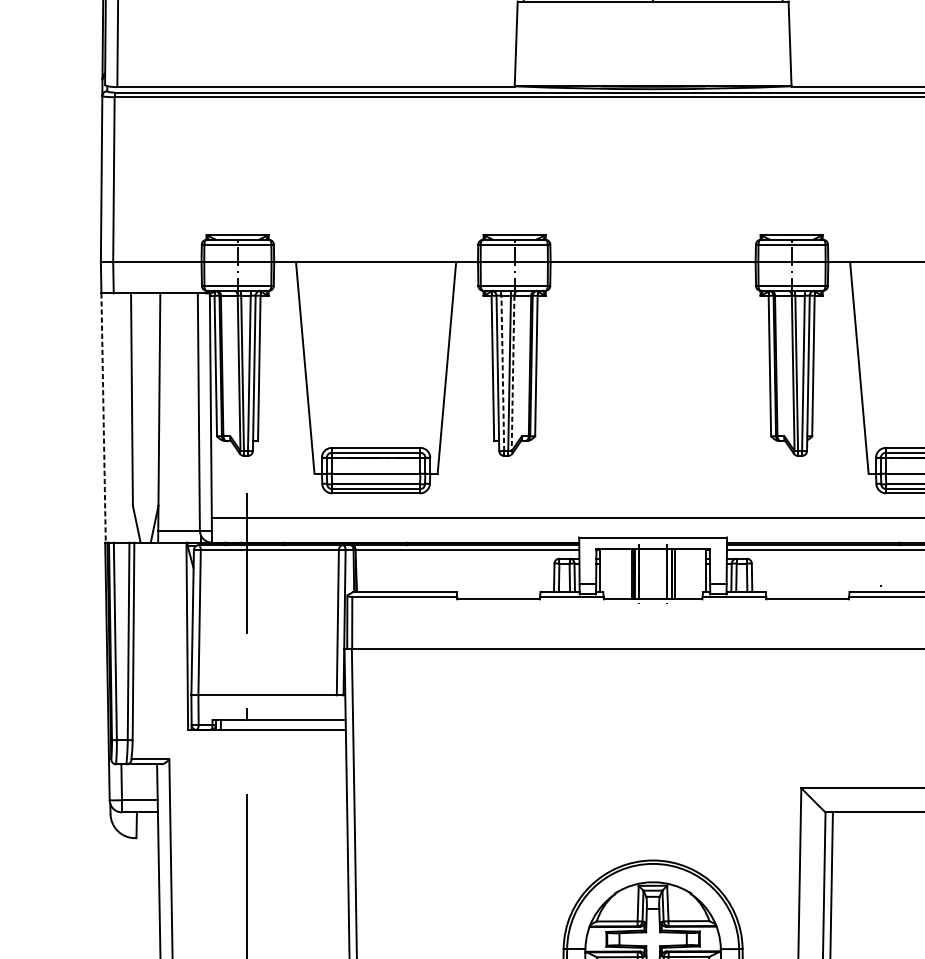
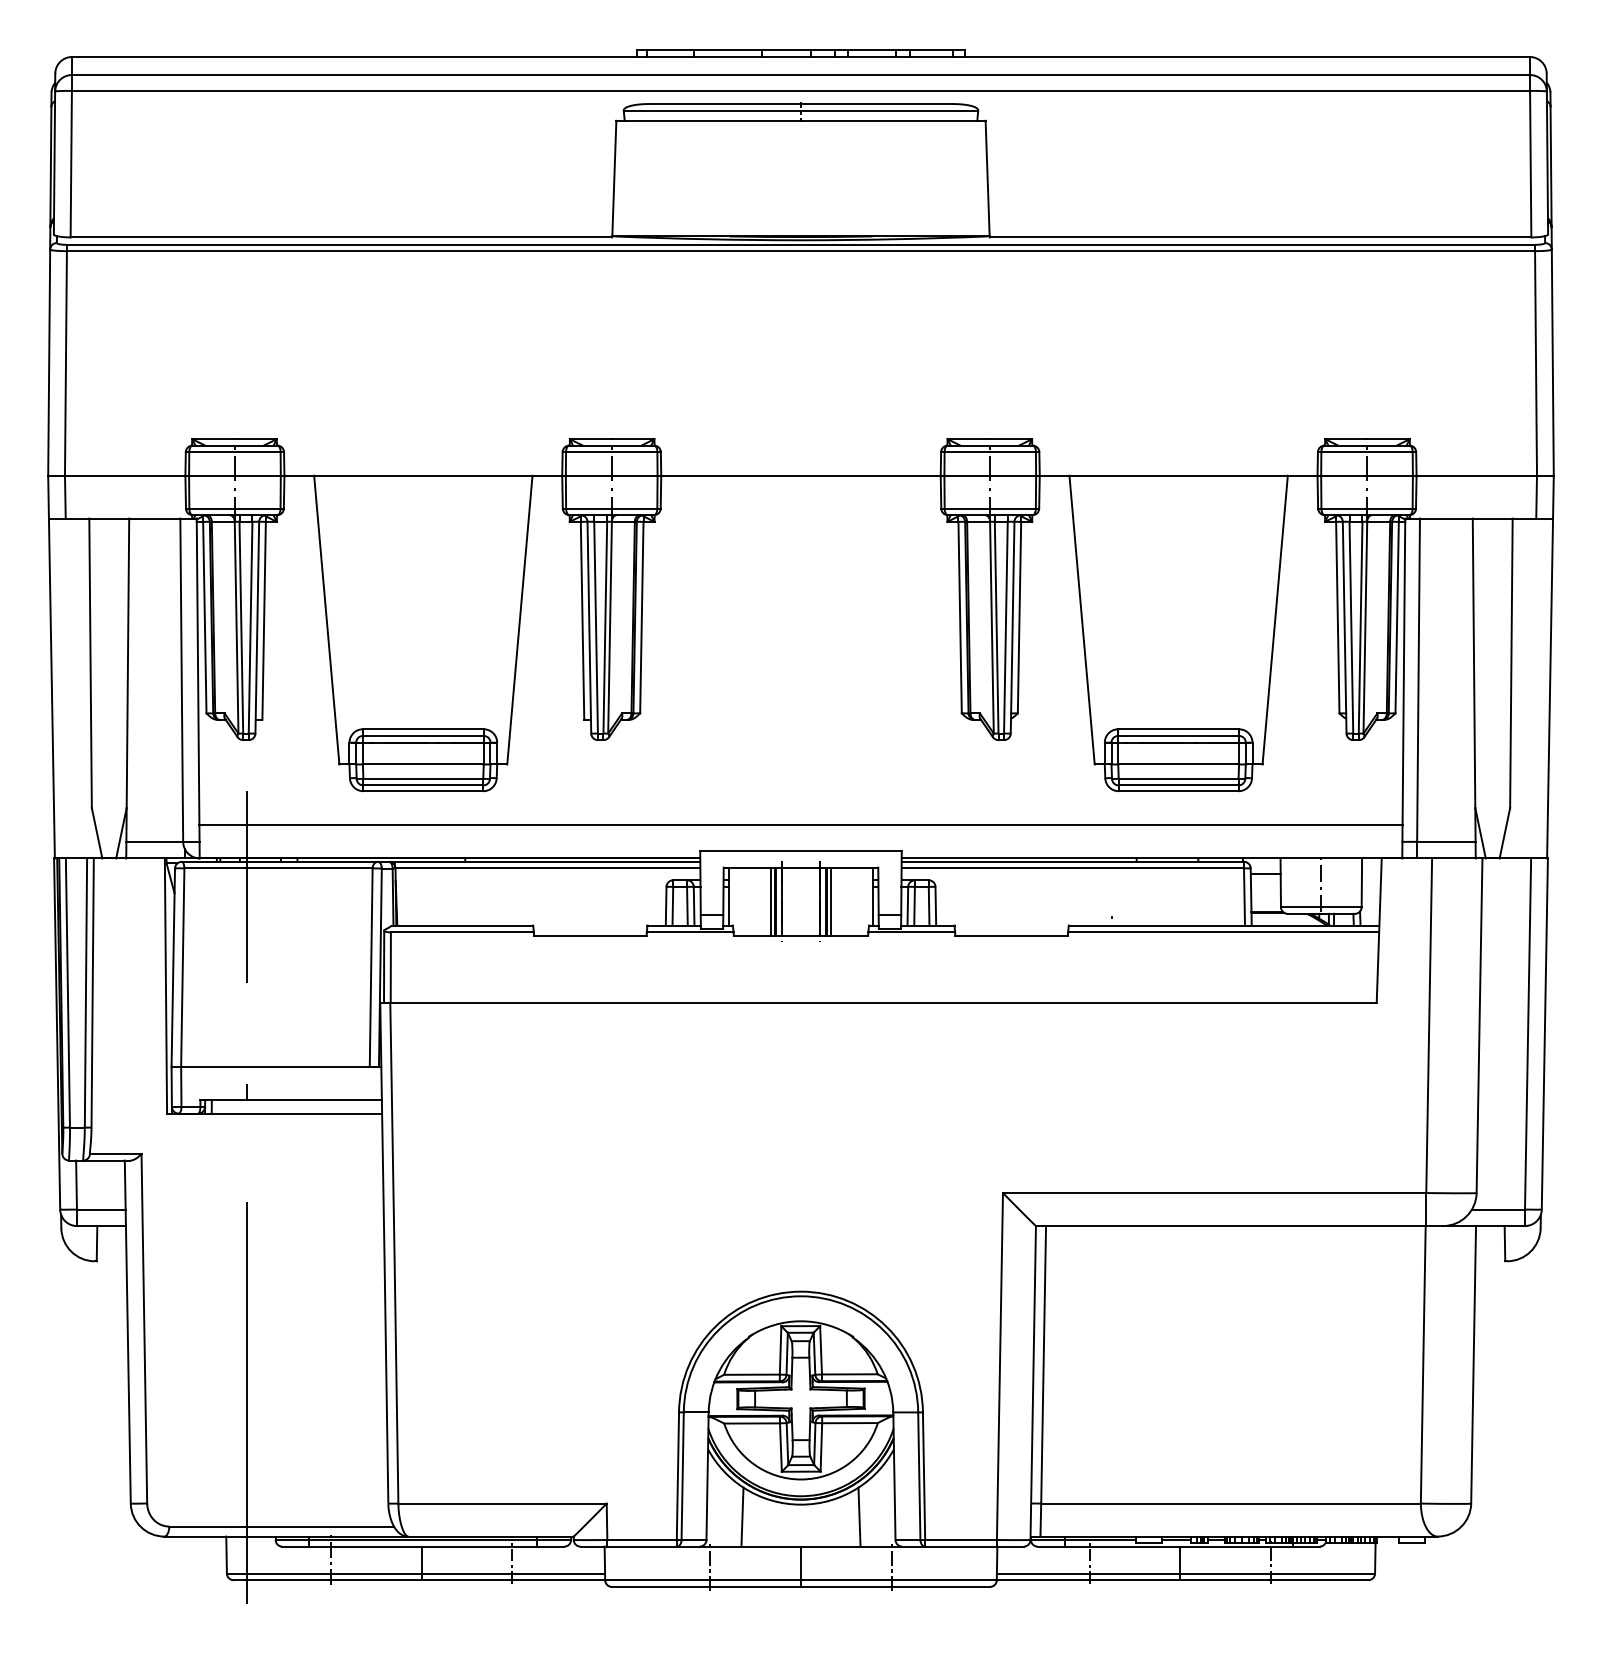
line: (503, 373) -> (596, 627), dashed -> solid
line: (513, 373) -> (610, 627), dashed -> solid
line: (103, 418) -> (51, 688), dashed -> solid

